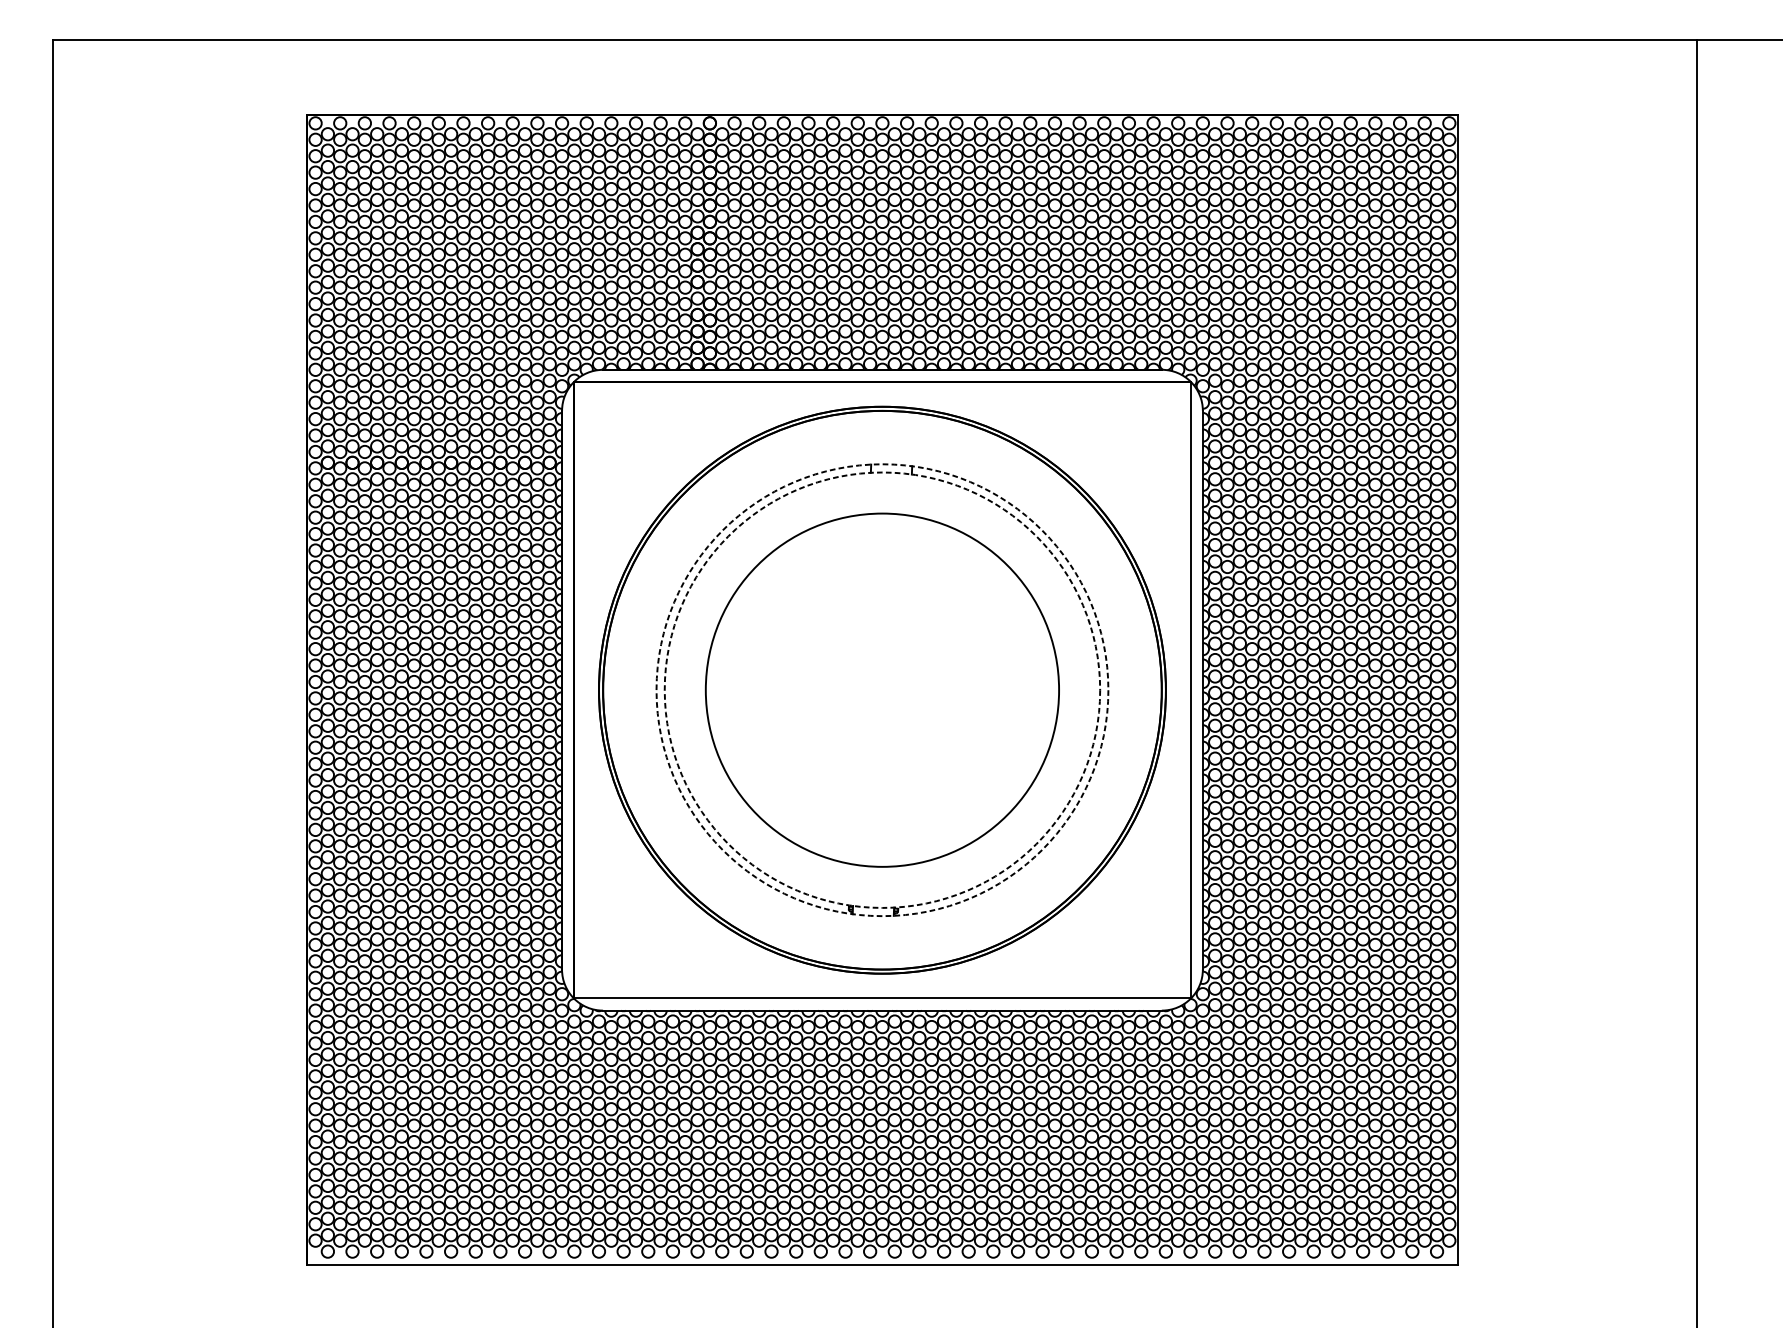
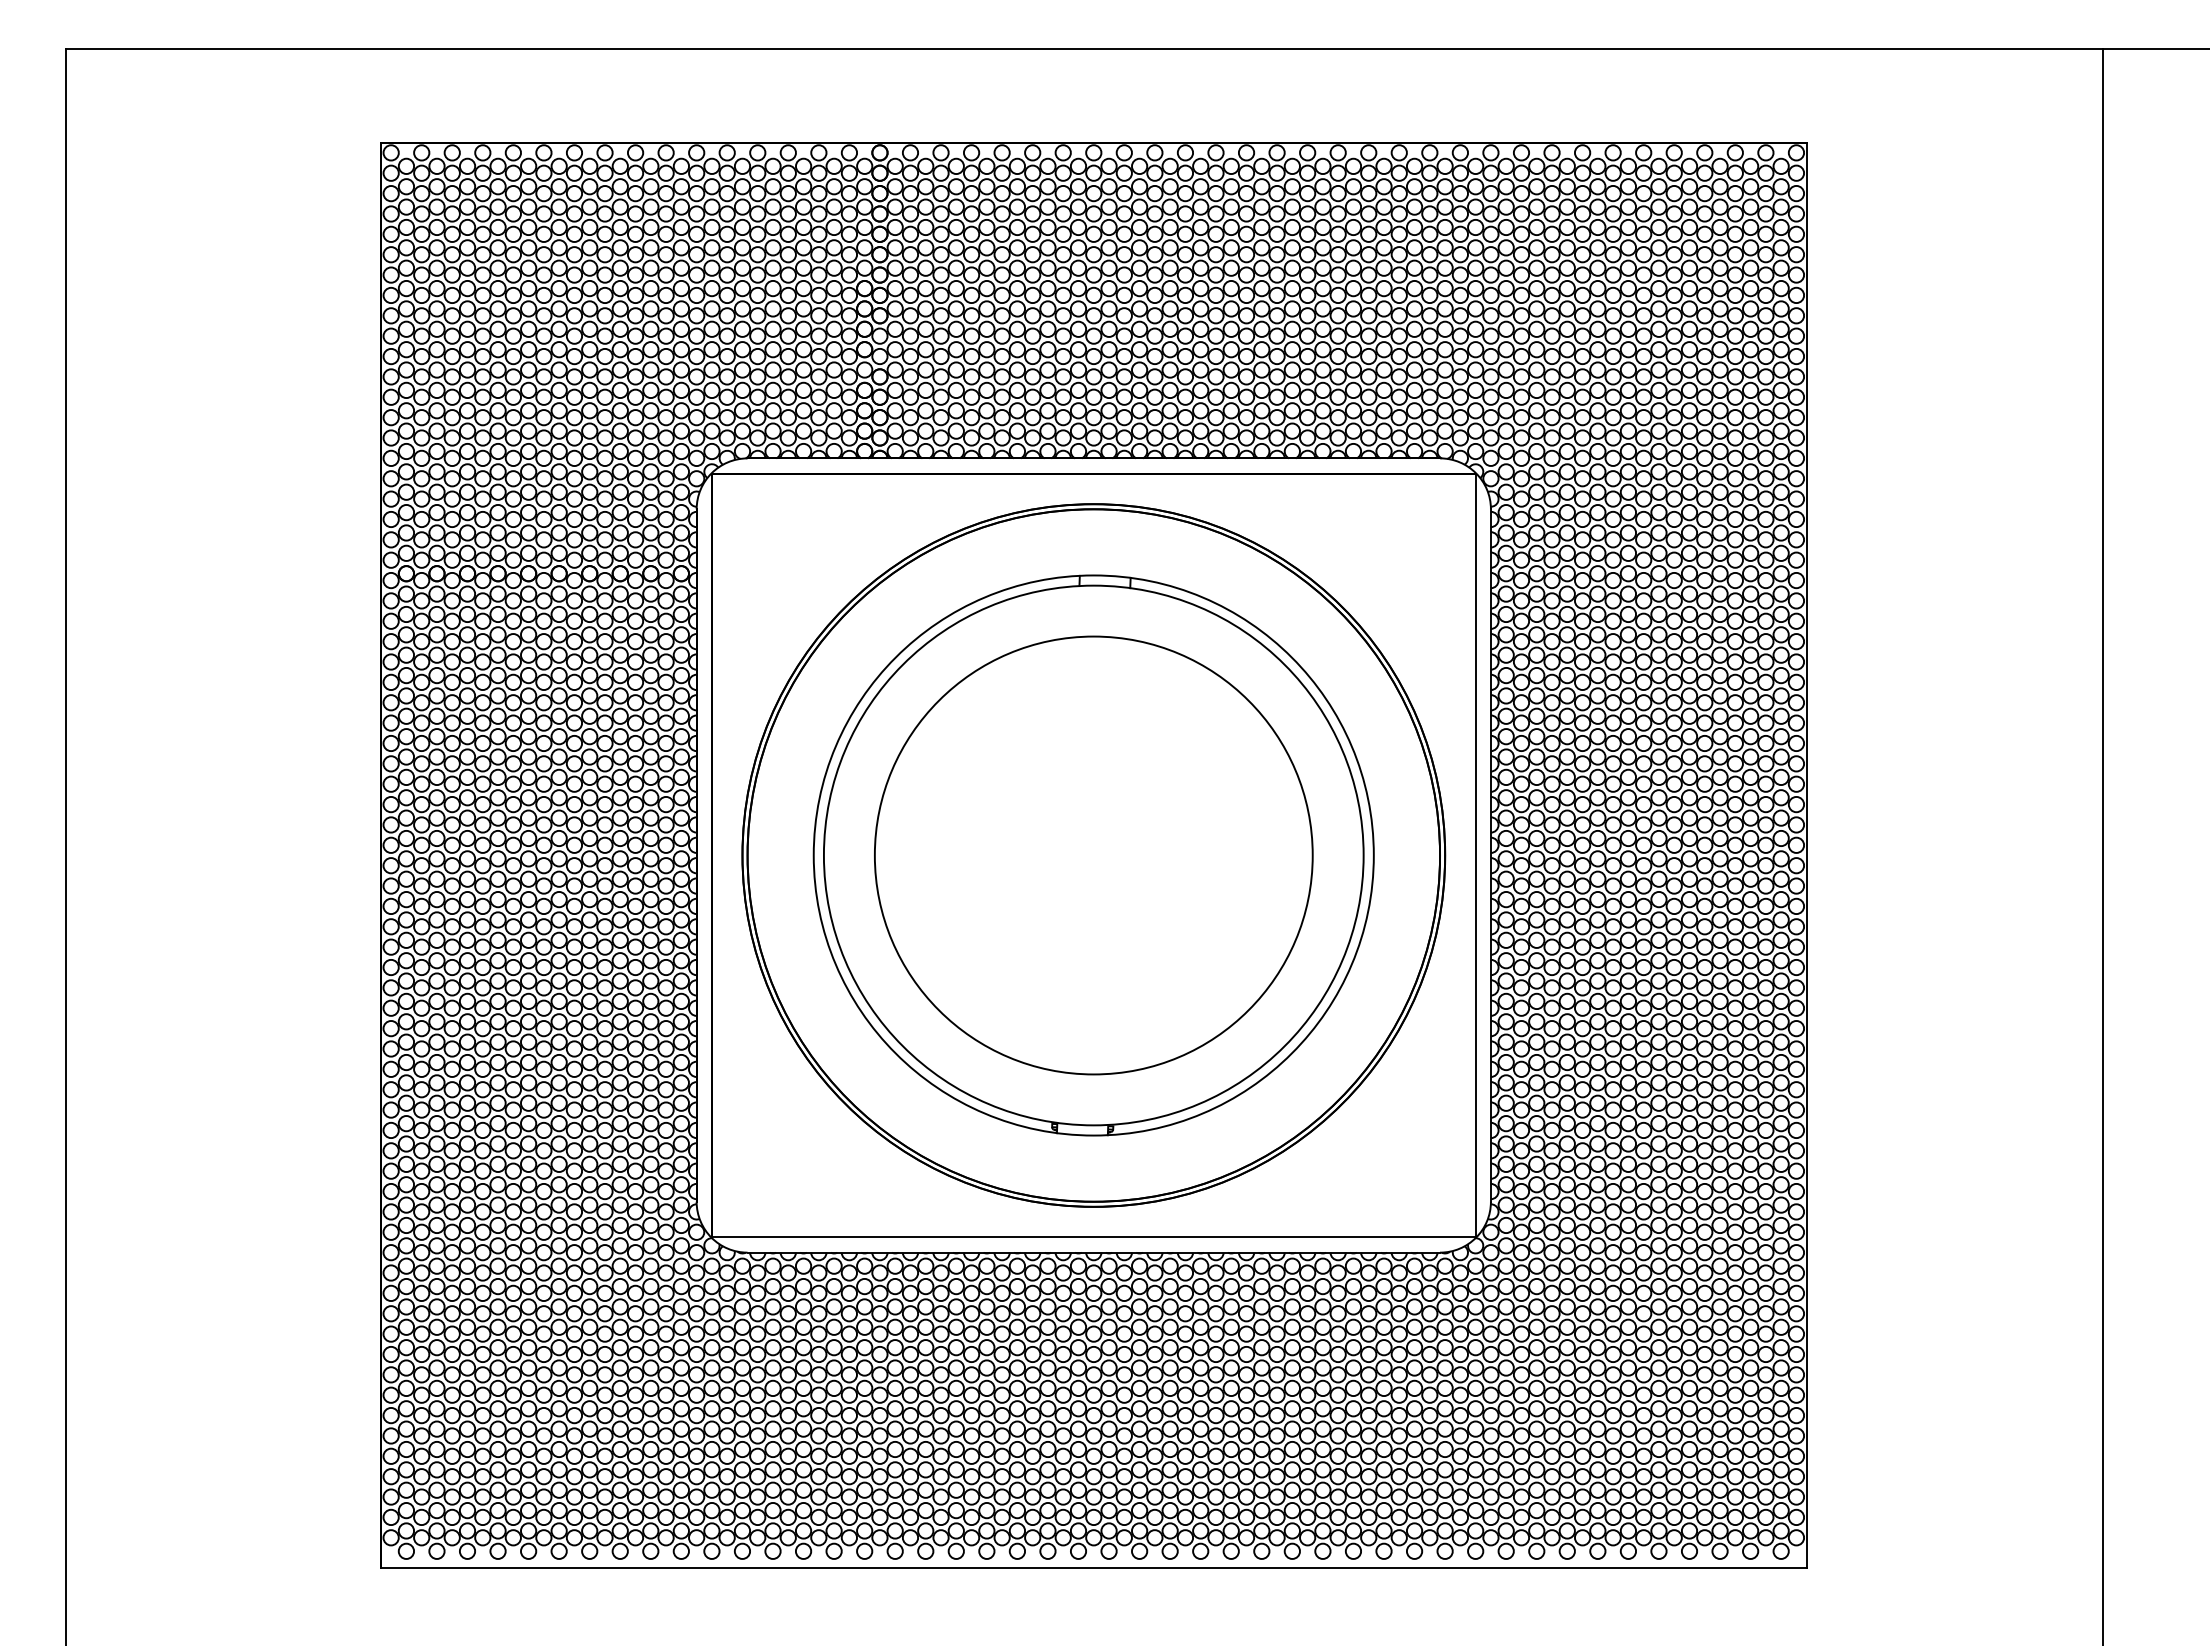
circle: (882, 690) -> (1093, 855), dashed -> solid
circle: (882, 690) -> (1093, 855), dashed -> solid

